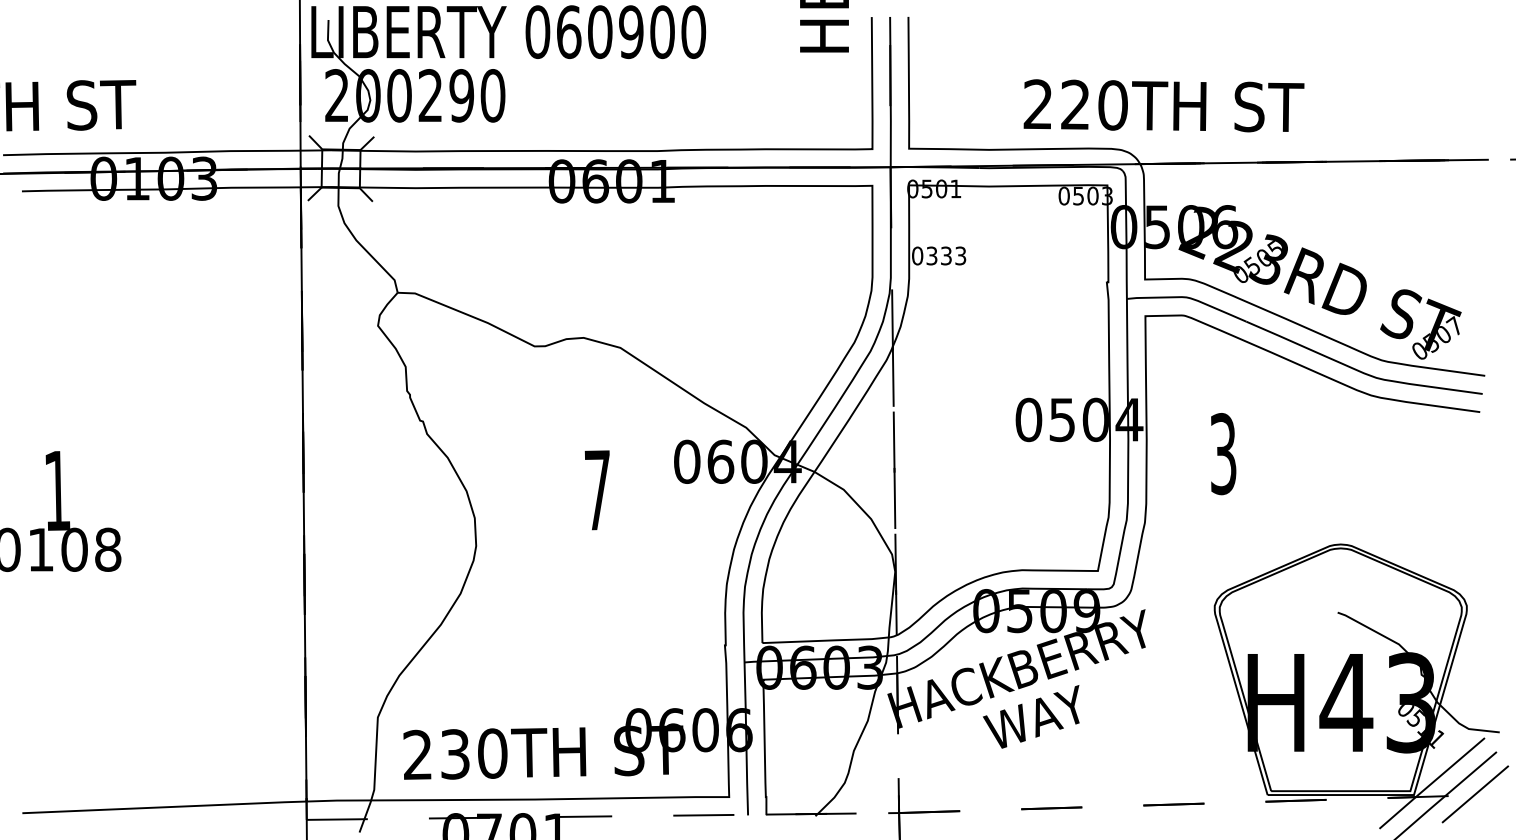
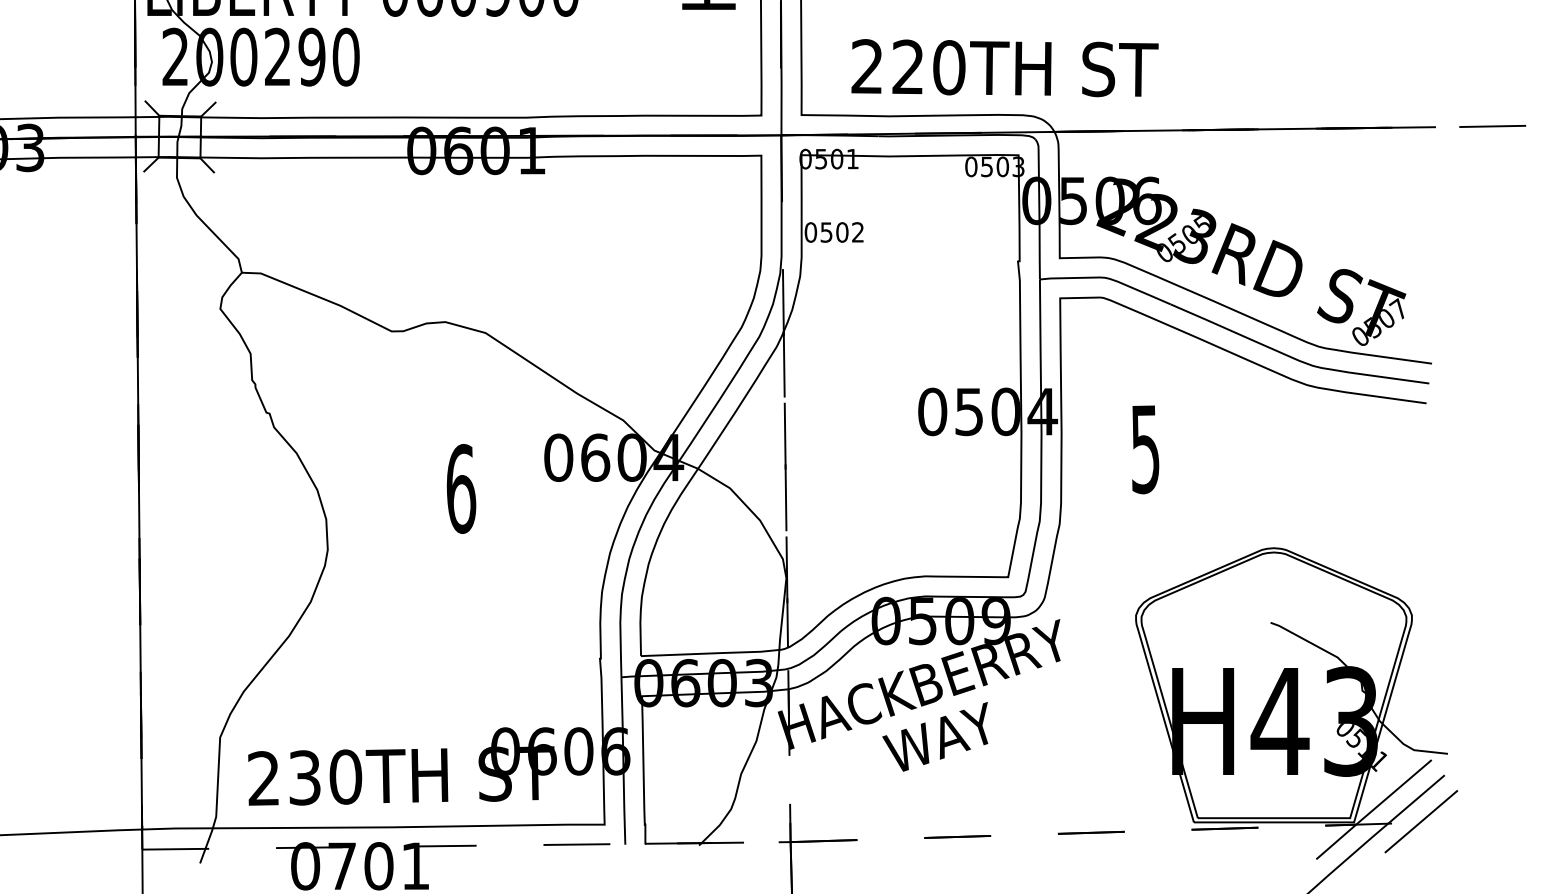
text: (1163, 105) -> (1004, 67), moved
text: (946, 255) -> (842, 231), 0333 -> 0502
text: (1223, 453) -> (1145, 448), 3 -> 5
text: (597, 490) -> (460, 489), 7 -> 6

